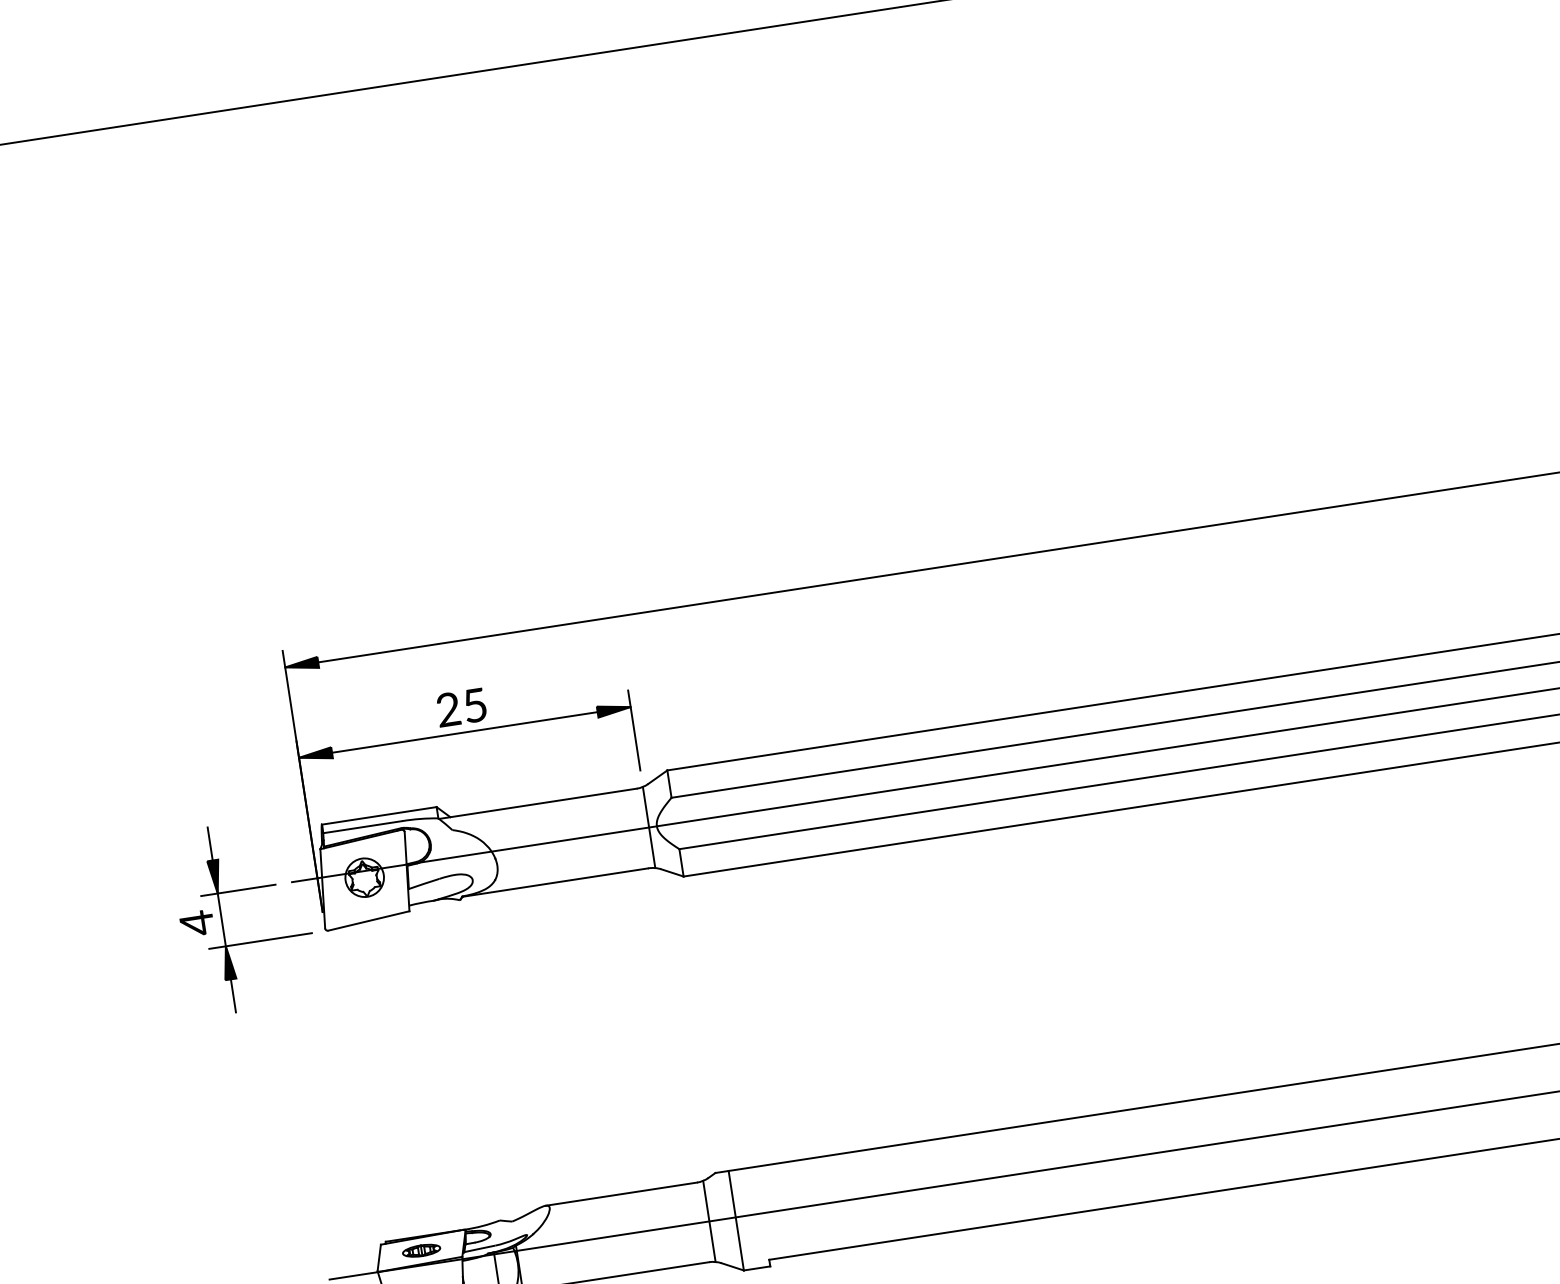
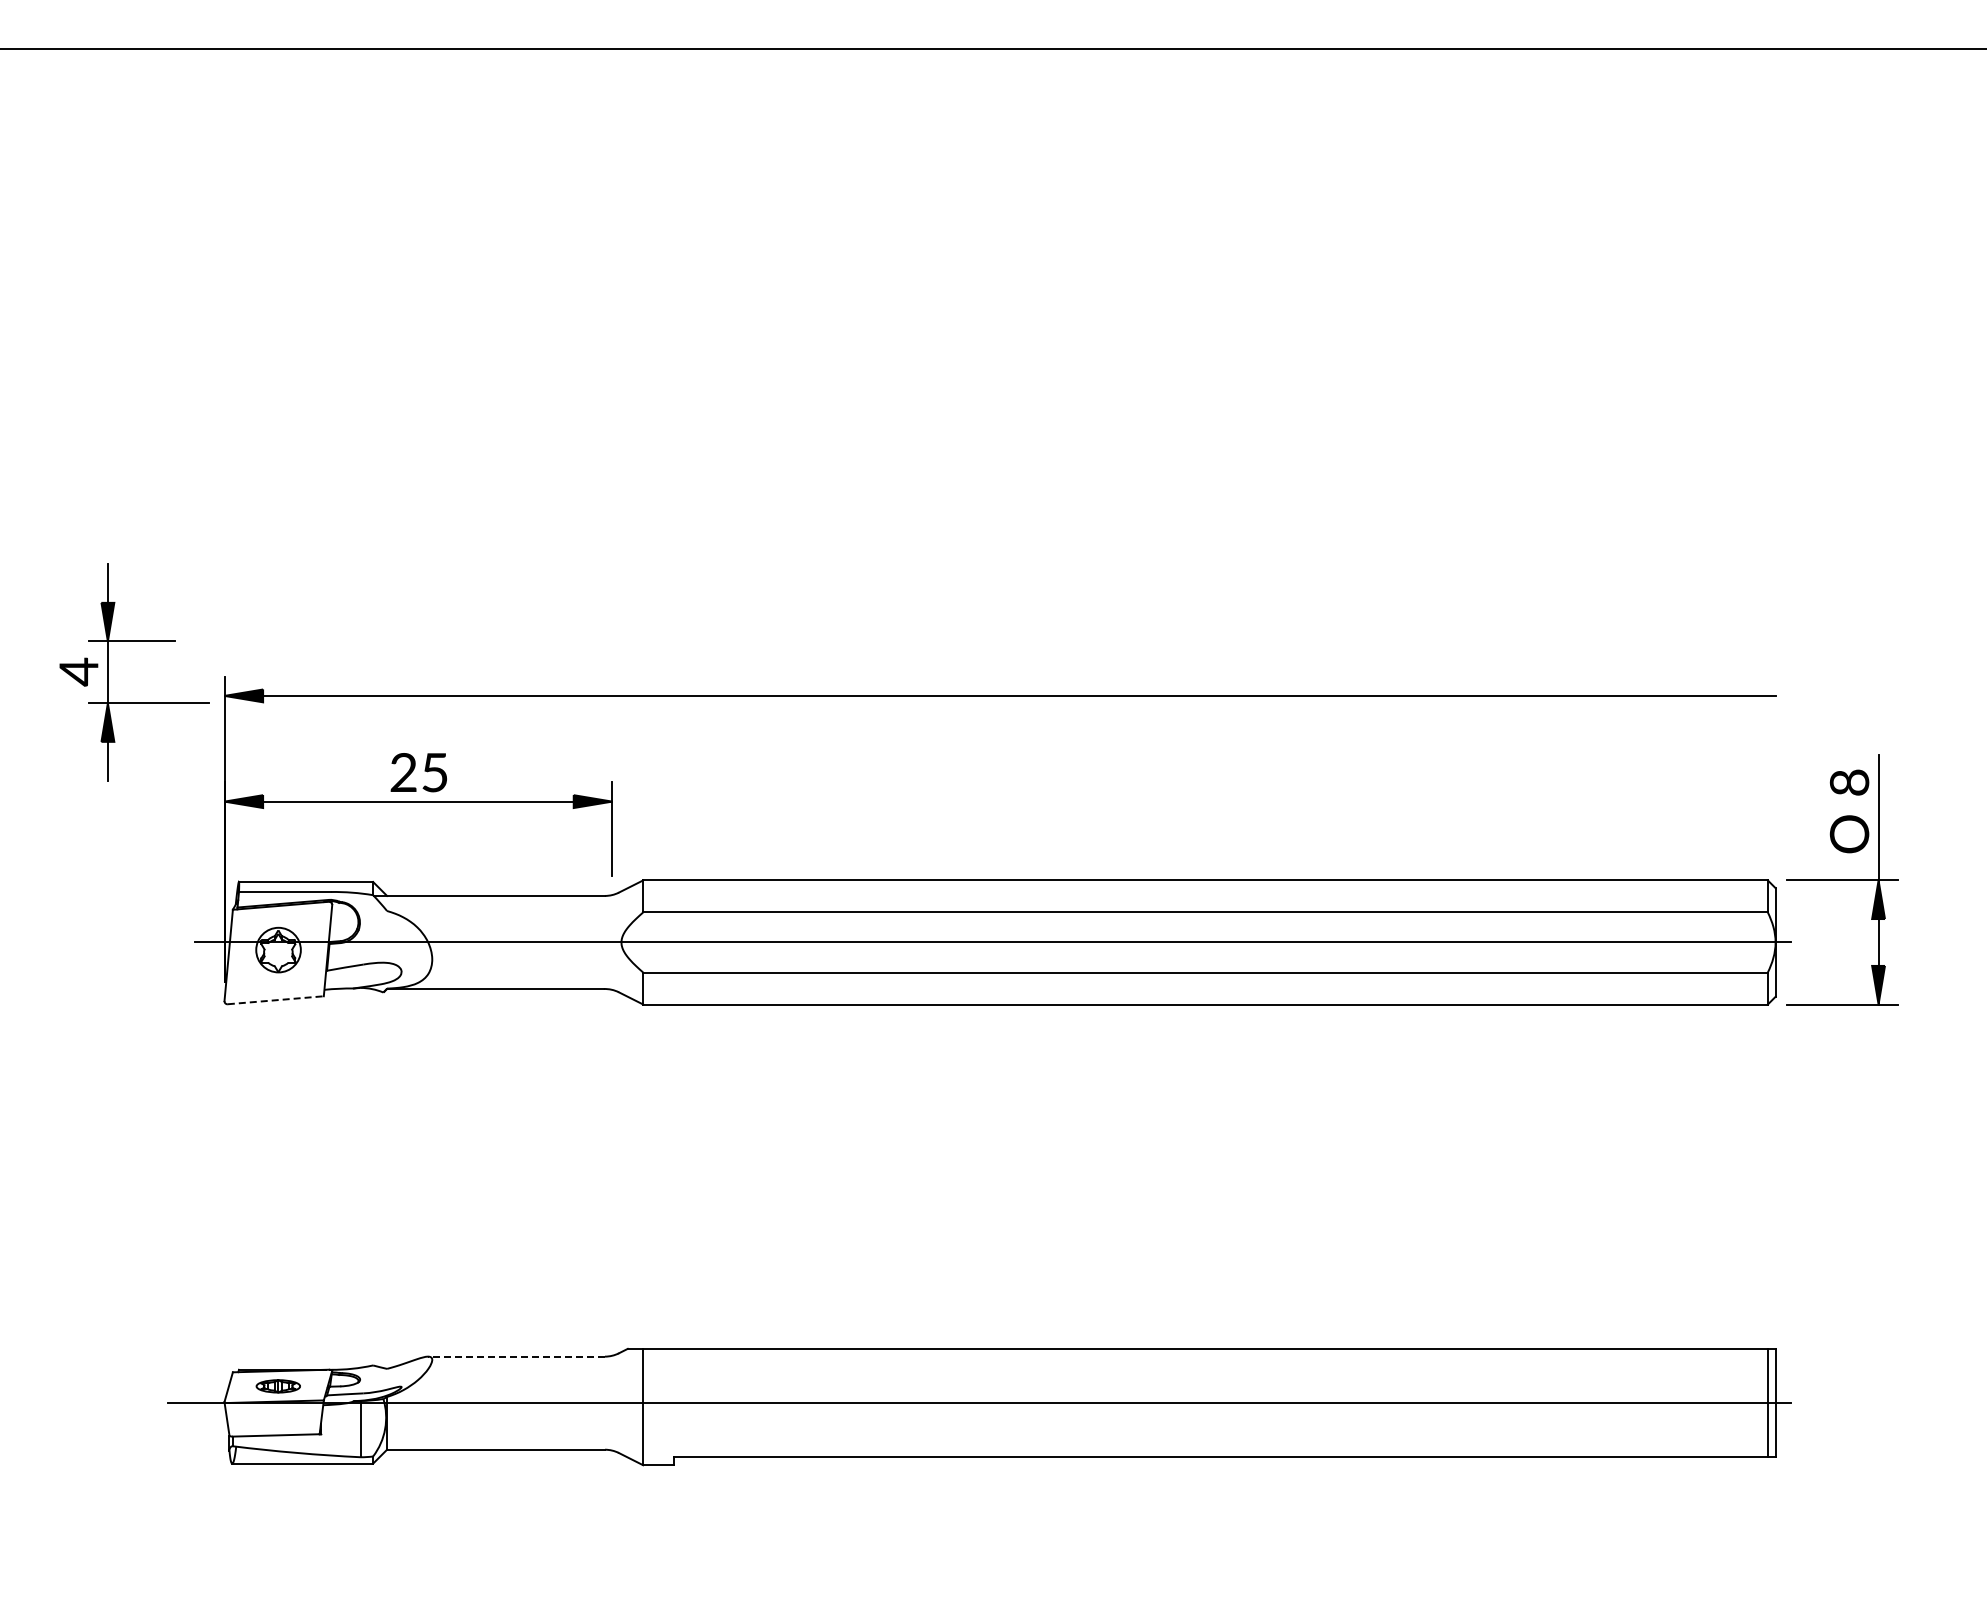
line: (649, 827) -> (612, 942), removed
part: (222, 919) -> (108, 672), moved
line: (369, 921) -> (276, 1000), solid -> dashed
line: (621, 1194) -> (516, 1356), solid -> dashed
line: (709, 1220) -> (612, 1402), removed

